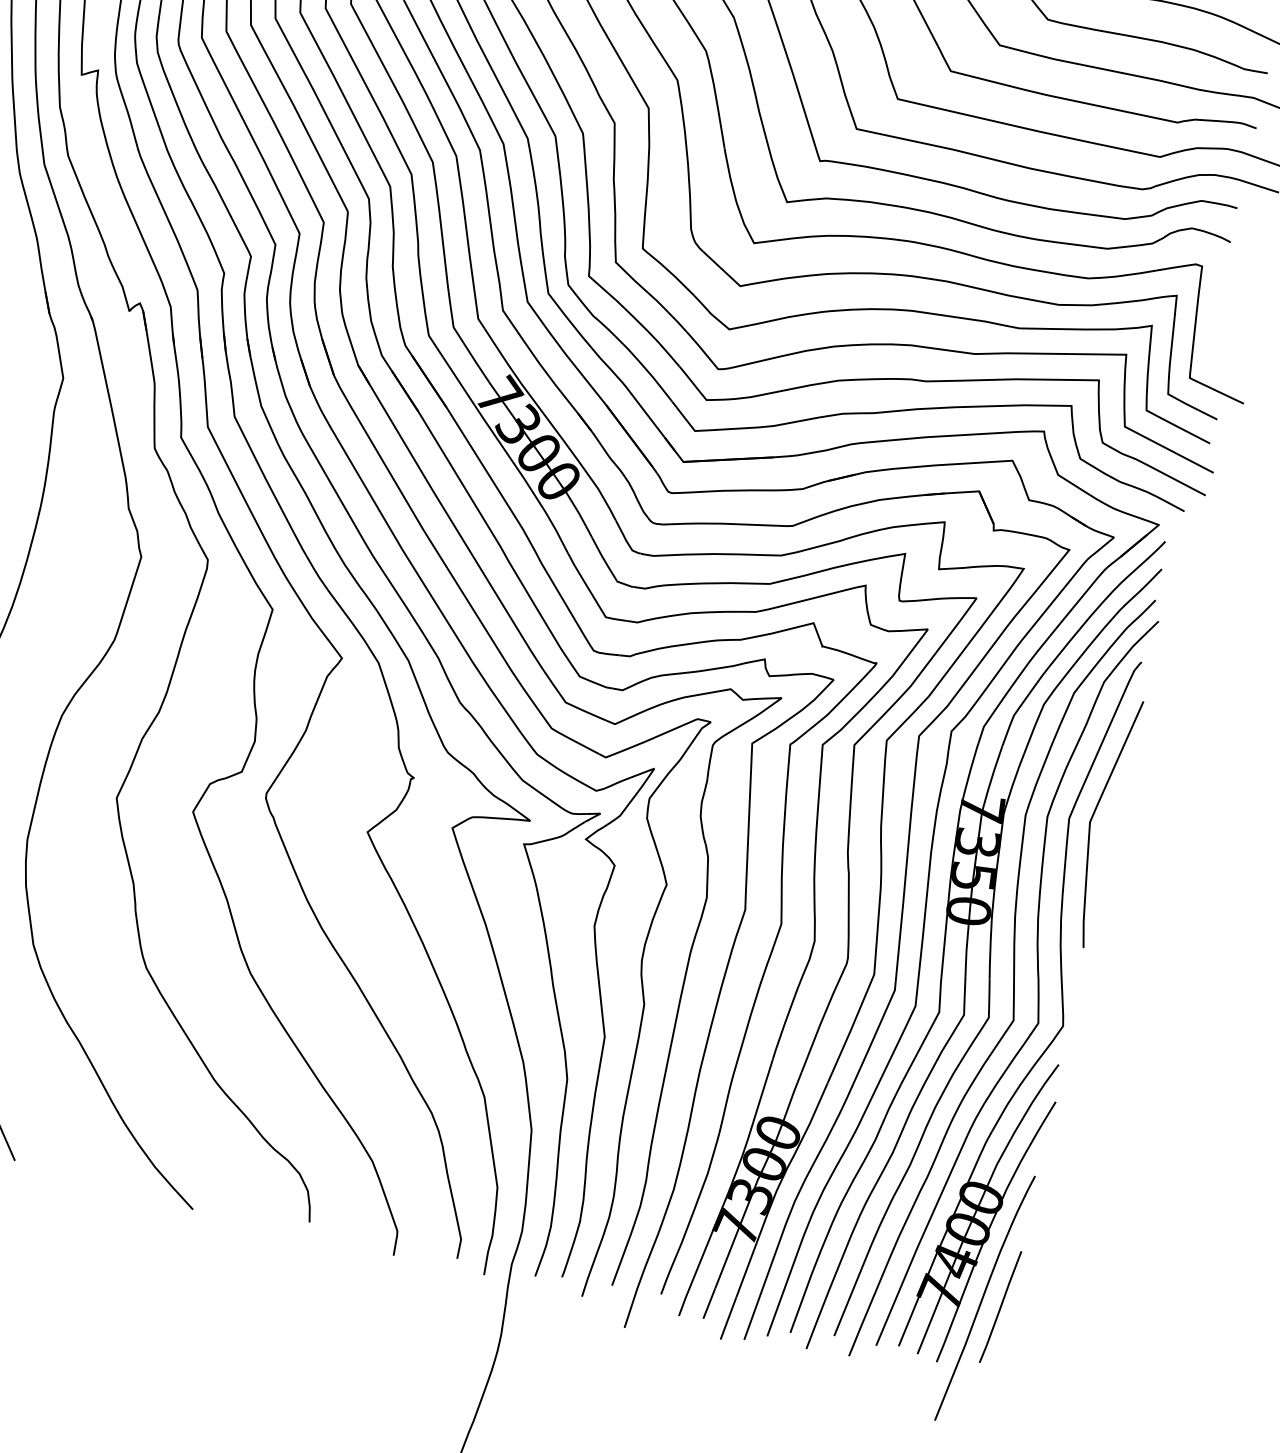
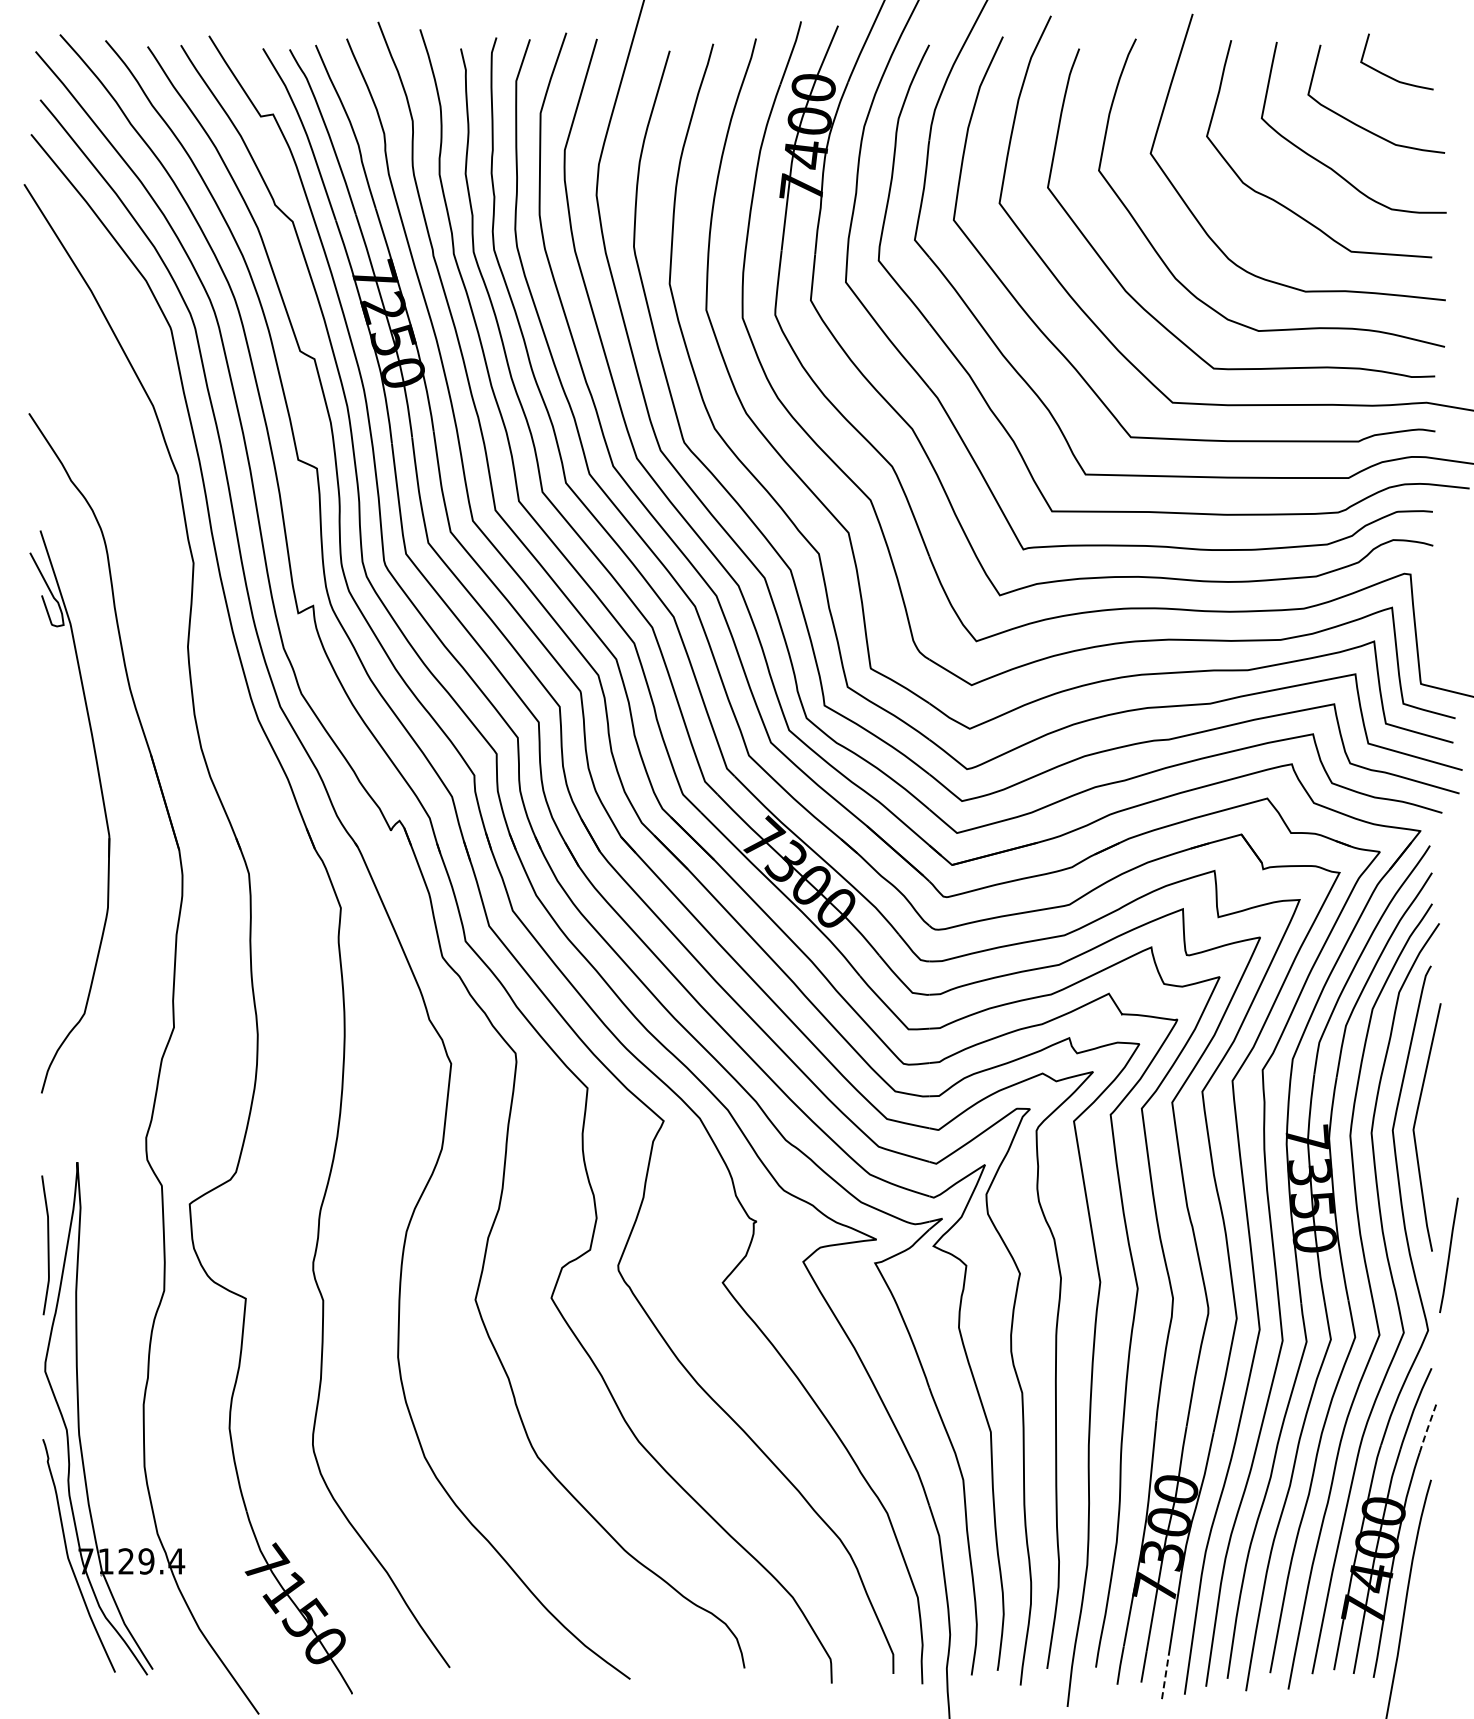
line: (1042, 1123) -> (1427, 1428), solid -> dashed
line: (1000, 1307) -> (1448, 1255), moved
line: (728, 1318) -> (1165, 1677), solid -> dashed

